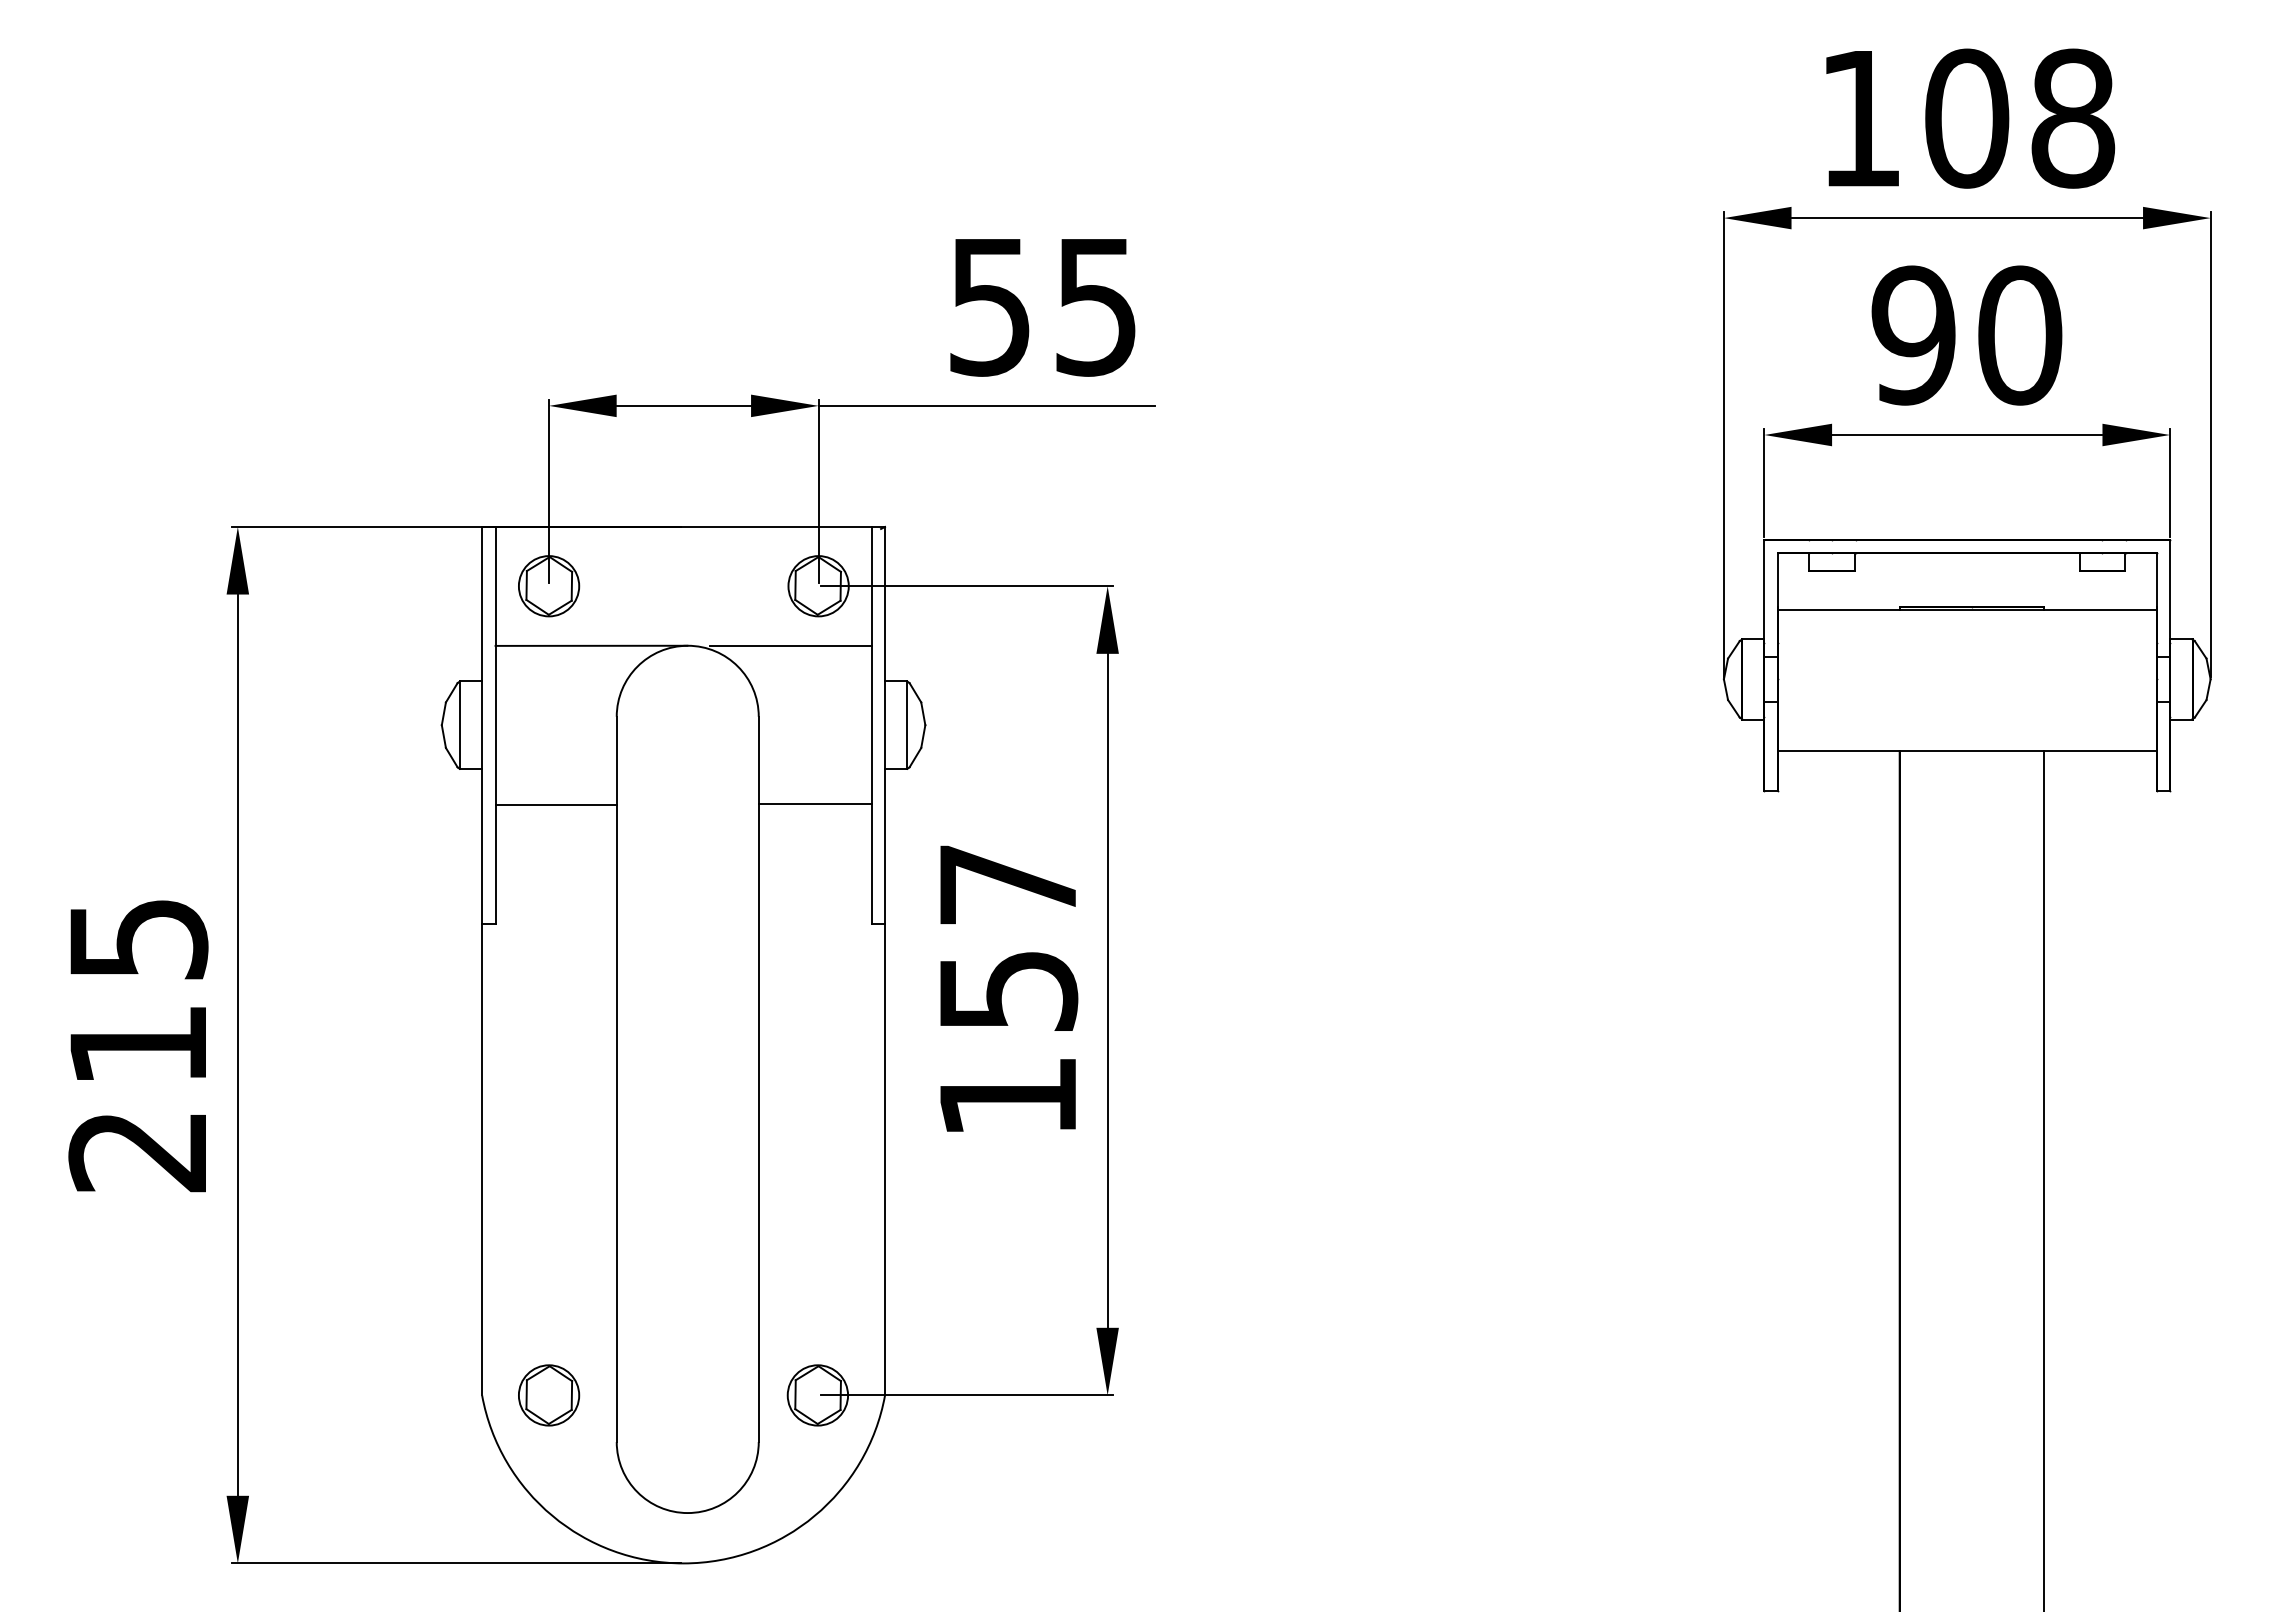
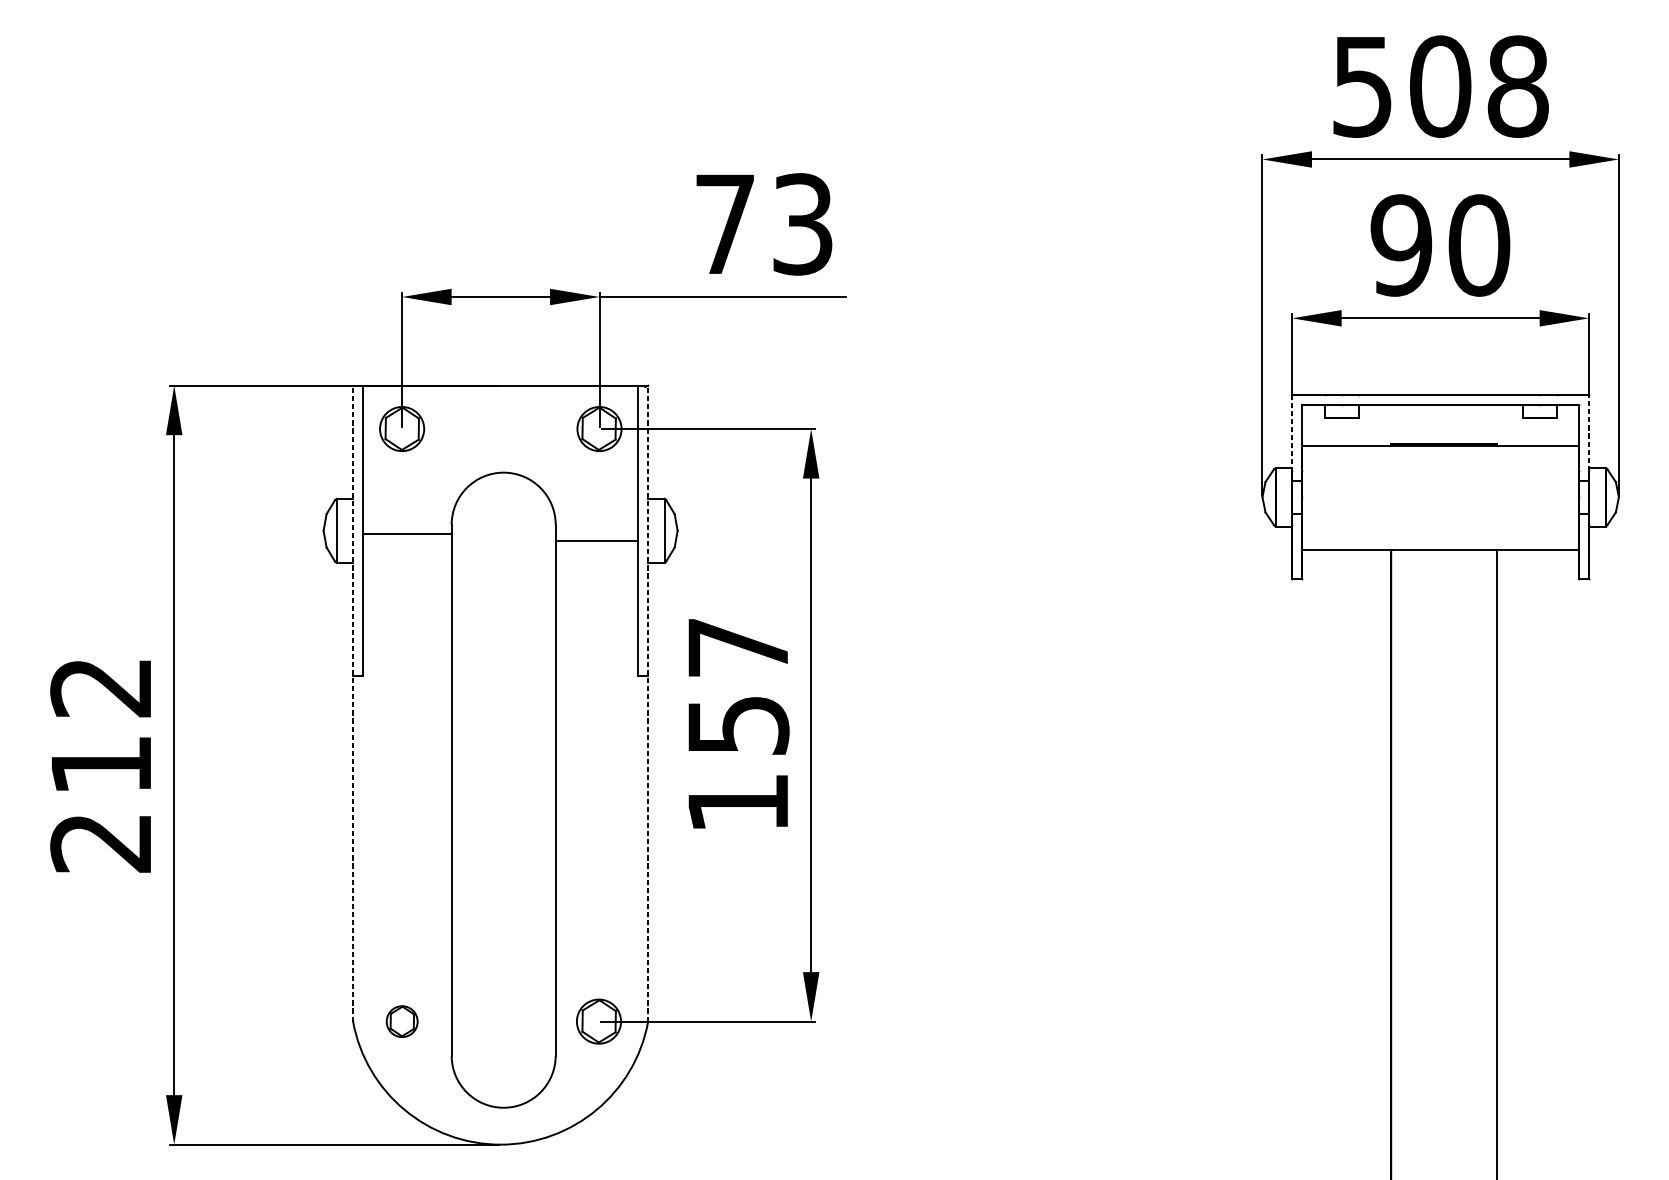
text: (1860, 119) -> (1362, 87), 108 -> 508
text: (1043, 306) -> (764, 224), 55 -> 73
line: (1764, 591) -> (1292, 432), solid -> dashed
line: (2170, 591) -> (1589, 432), solid -> dashed
line: (591, 645) -> (433, 472), removed
line: (790, 645) -> (578, 472), removed
line: (814, 803) -> (596, 540), moved
line: (555, 804) -> (406, 533), moved
text: (138, 939) -> (101, 687), 215 -> 212
line: (482, 960) -> (353, 703), solid -> dashed
line: (885, 960) -> (648, 703), solid -> dashed
part: (549, 1395) -> (402, 1021), size x0.7

